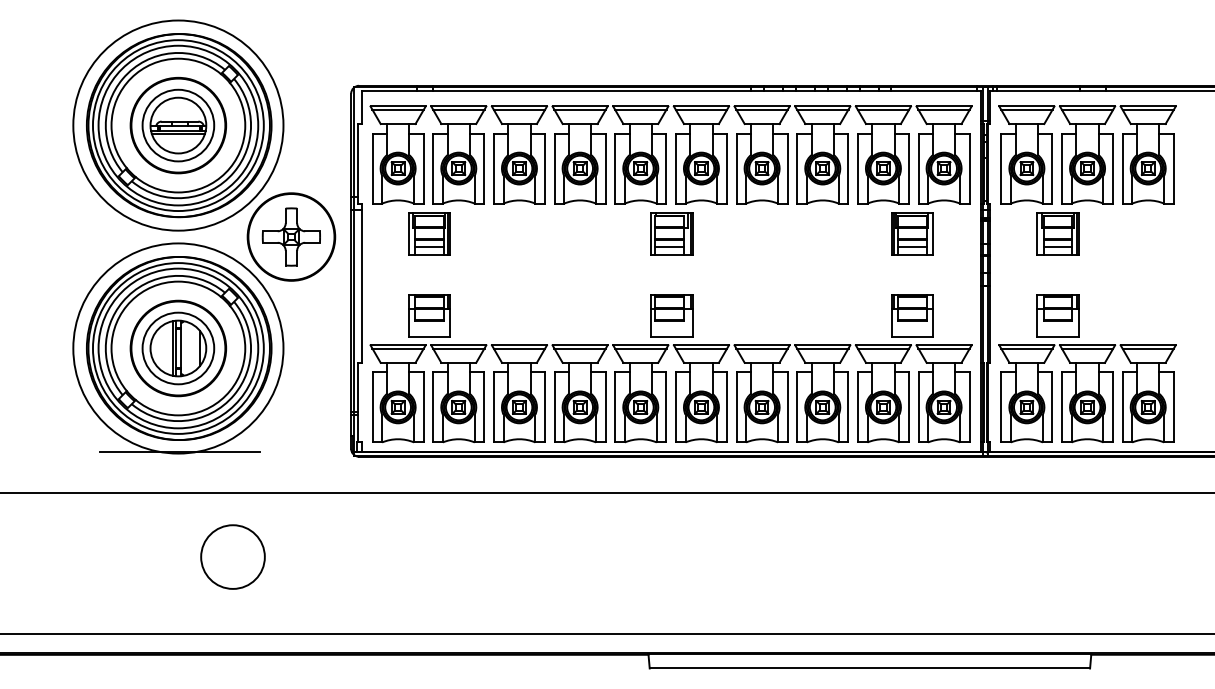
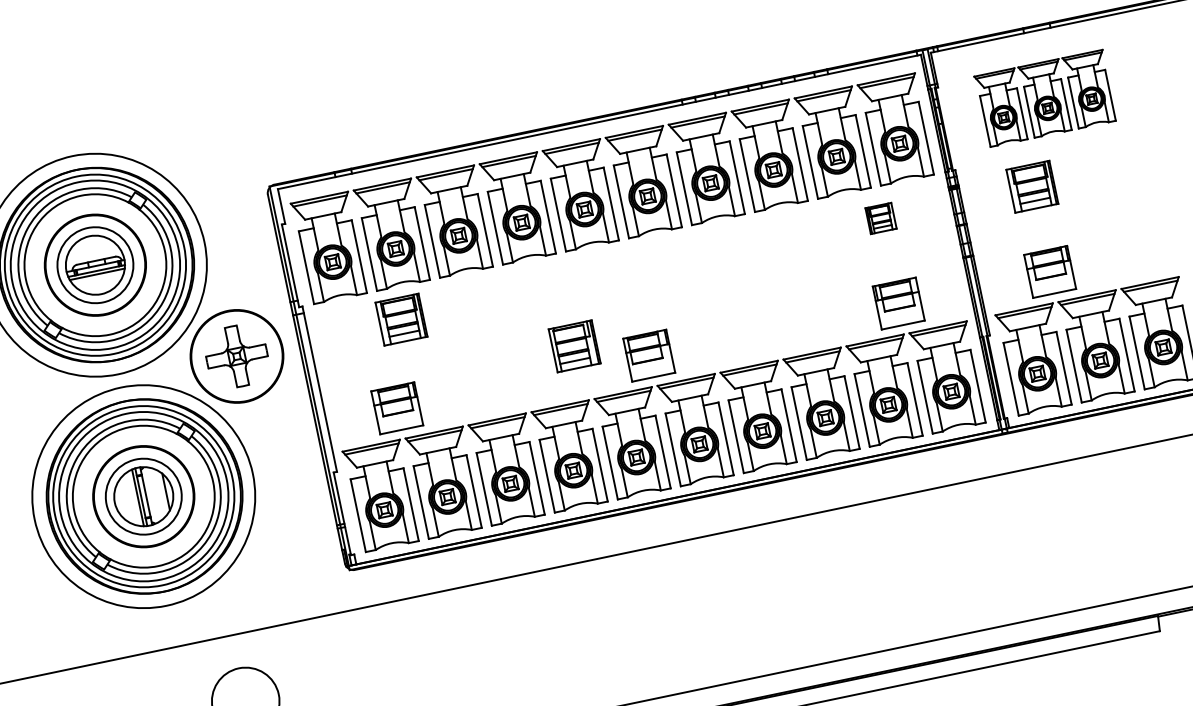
part: (1087, 154) -> (1045, 98), size x0.7
part: (429, 233) -> (401, 319), moved
part: (671, 233) -> (574, 346), moved
part: (912, 233) -> (881, 218), size x0.6
line: (179, 452) -> (167, 604), removed

